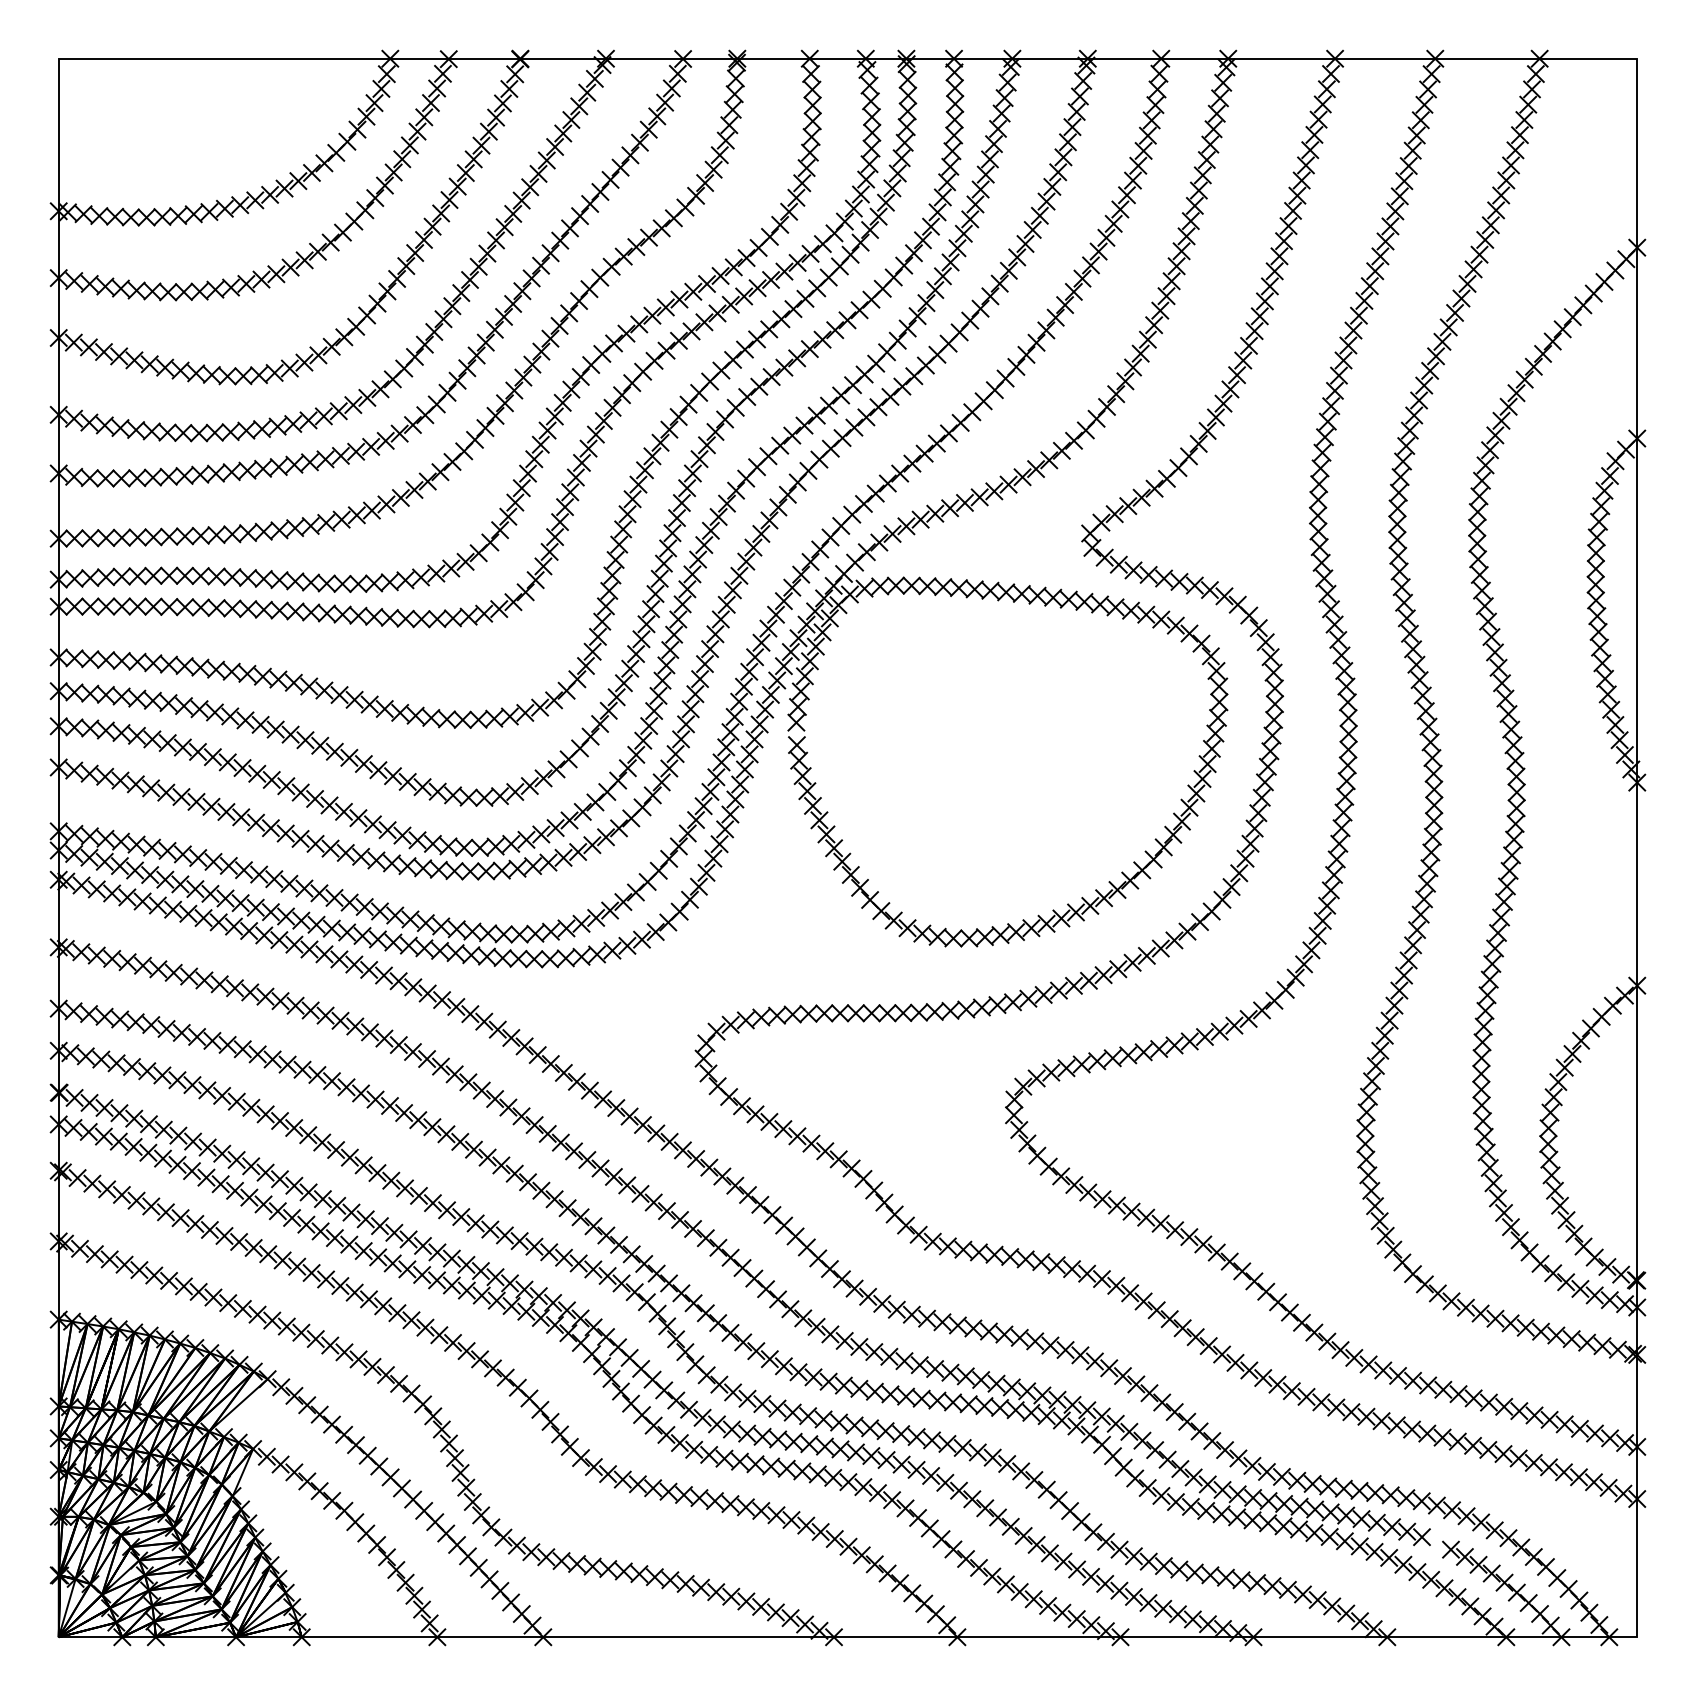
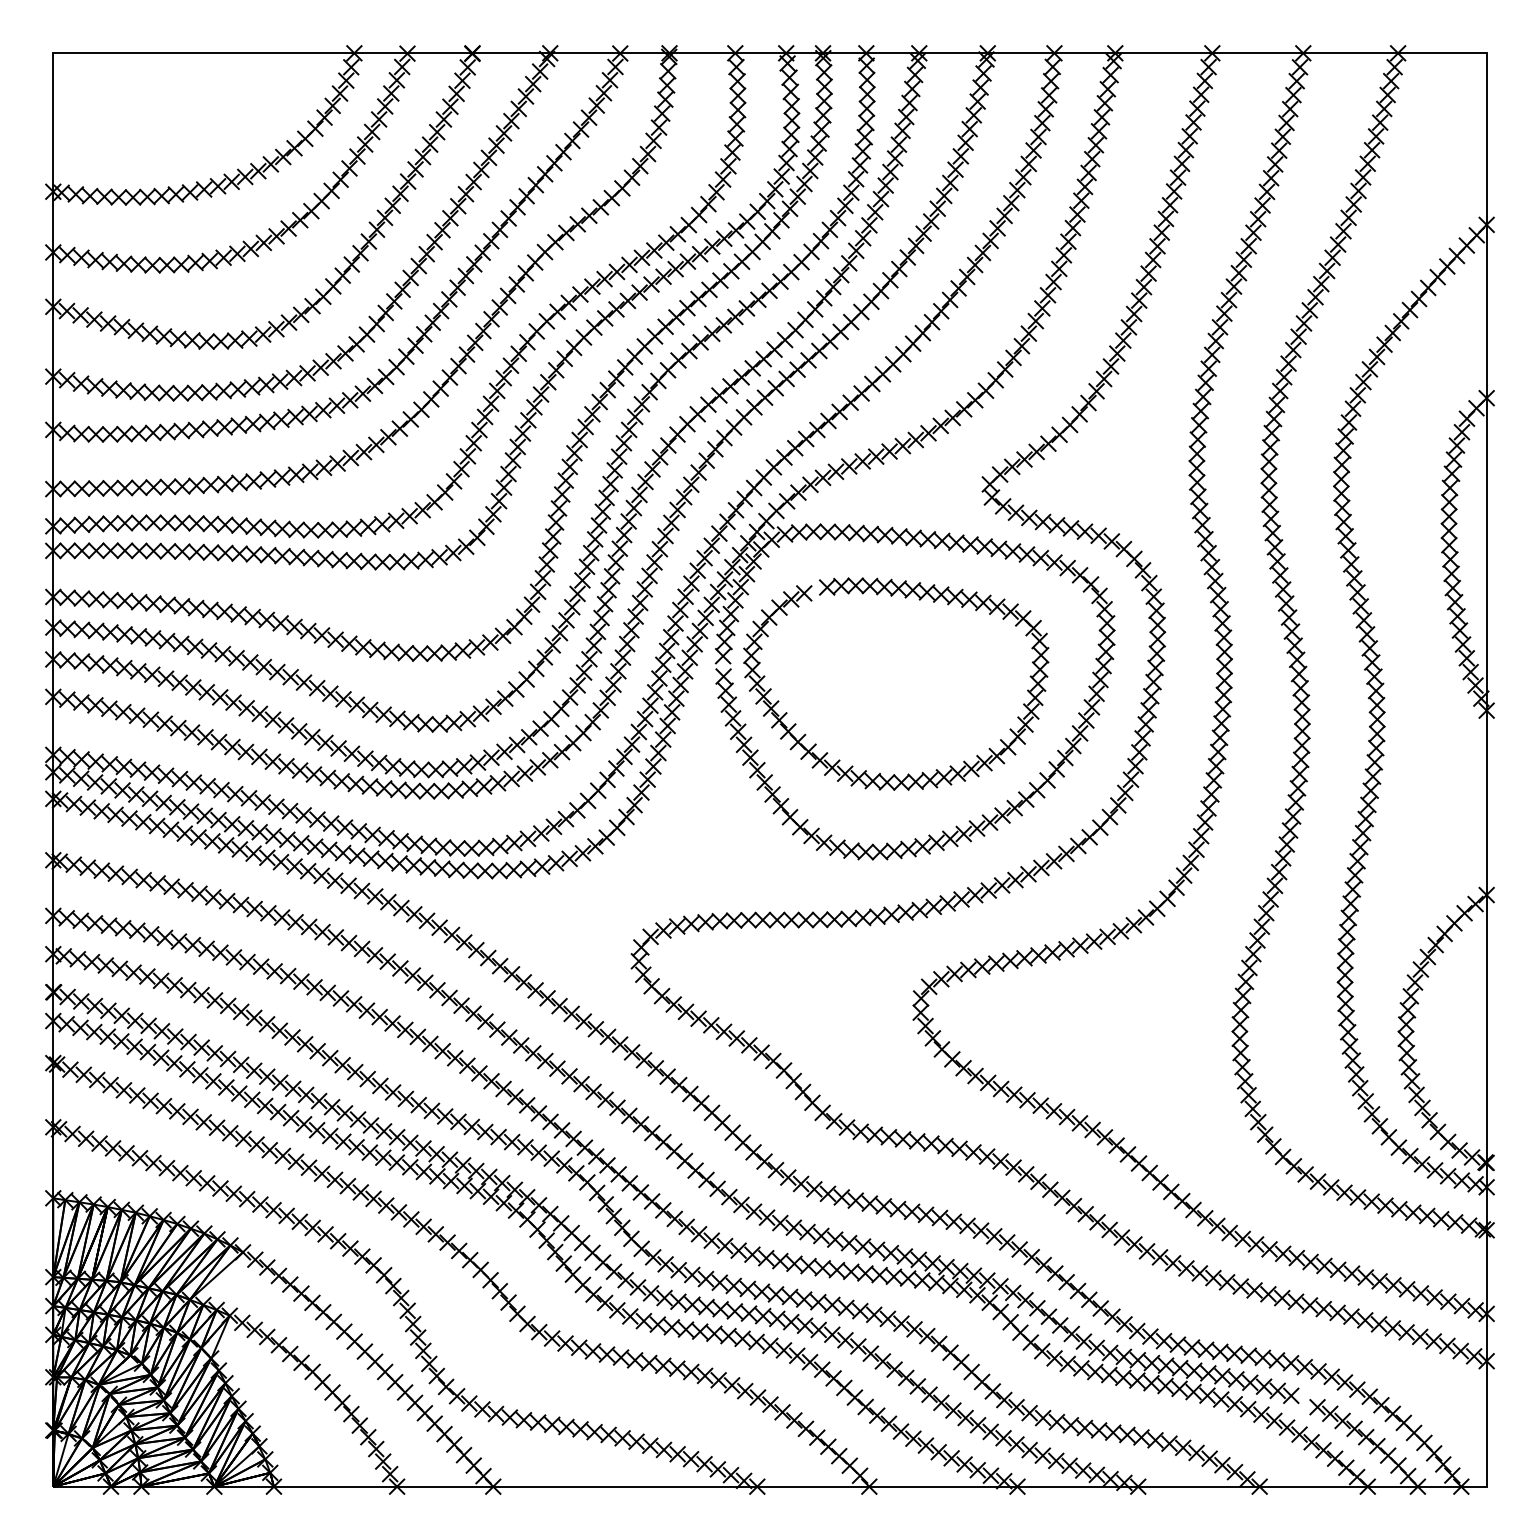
part: (997, 659) -> (905, 598), added

